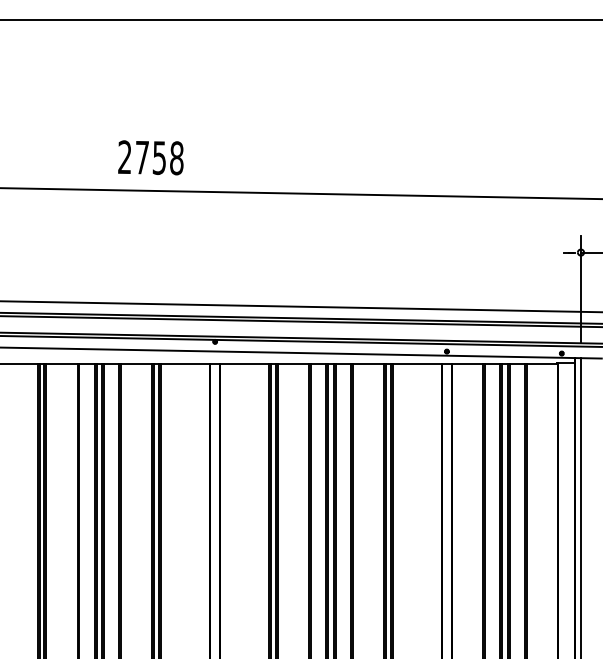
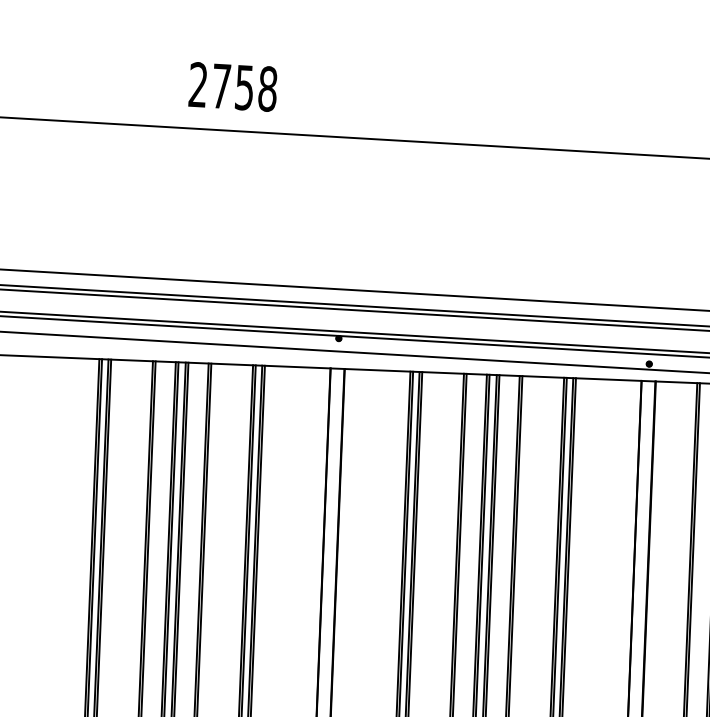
text: (150, 157) -> (232, 86), moved

